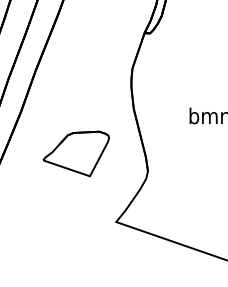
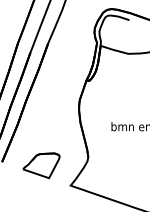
part: (76, 153) -> (41, 165), moved

